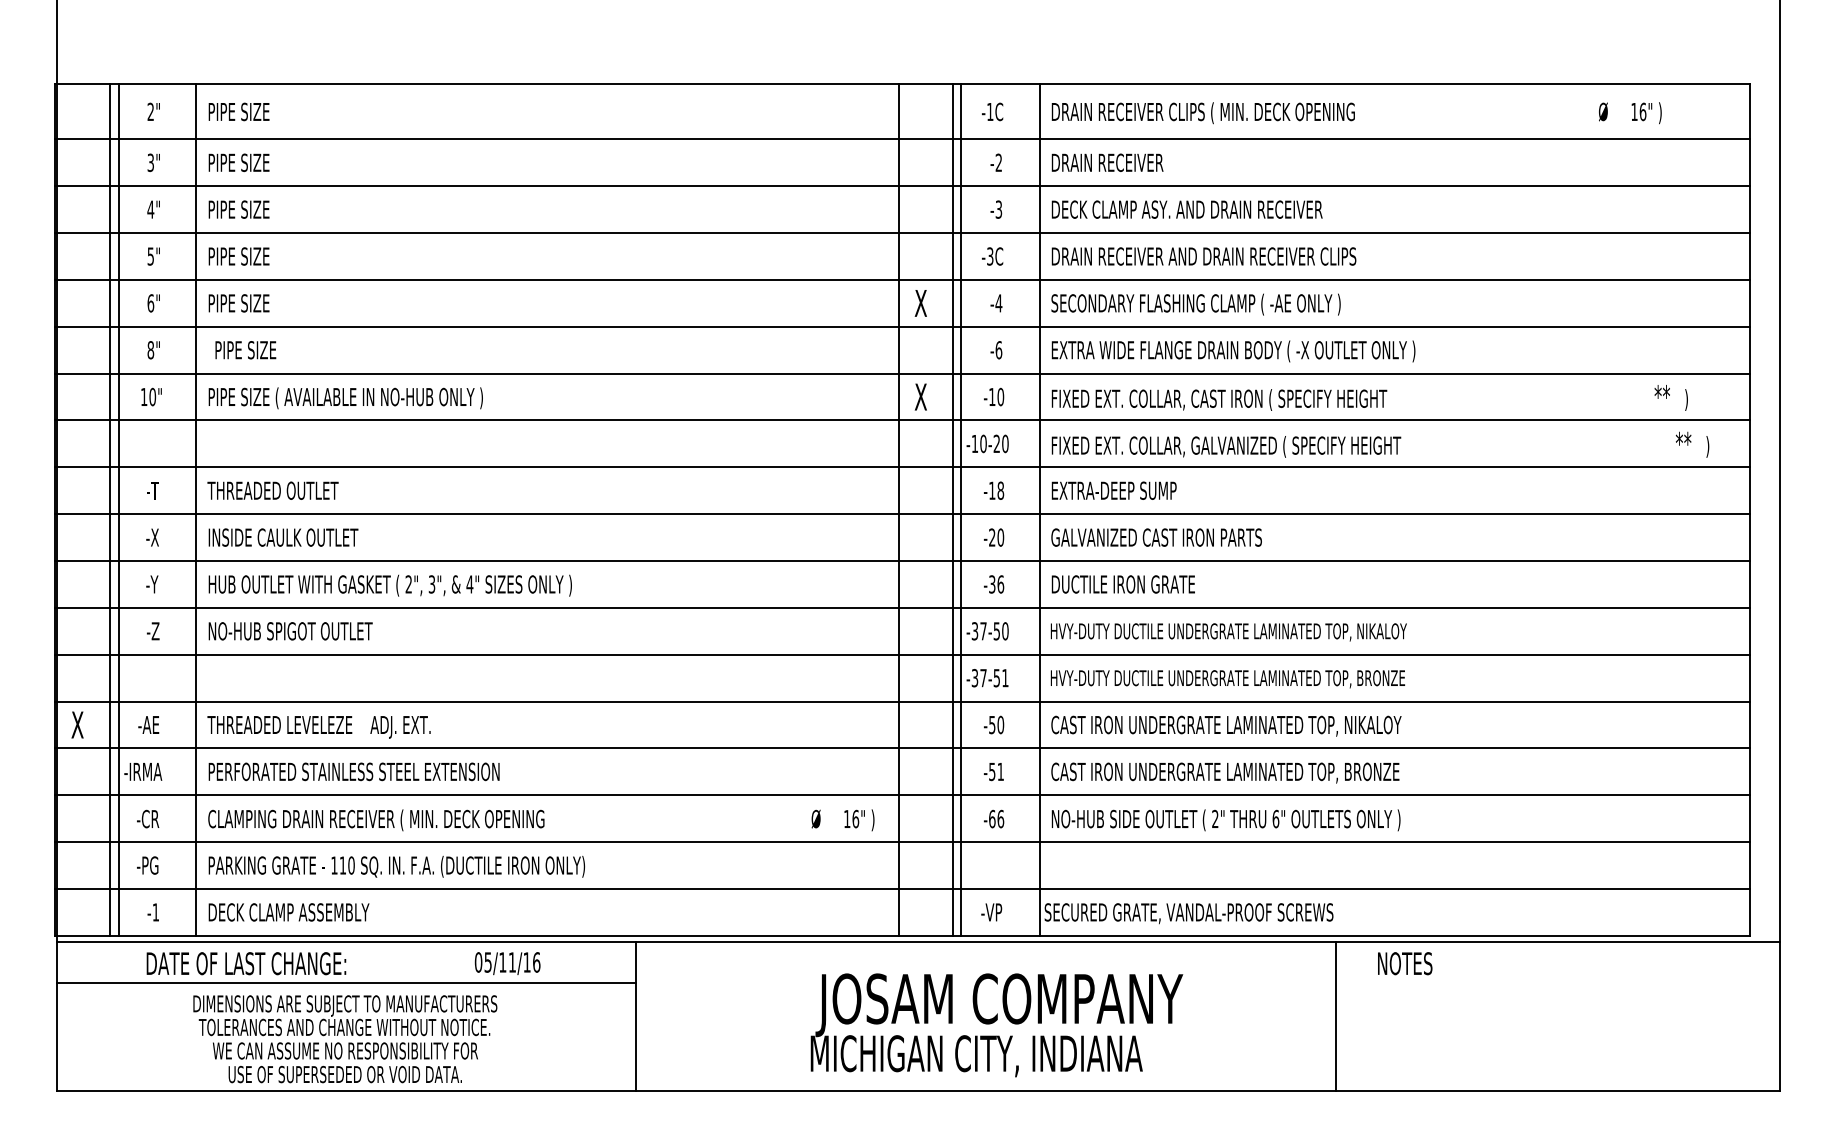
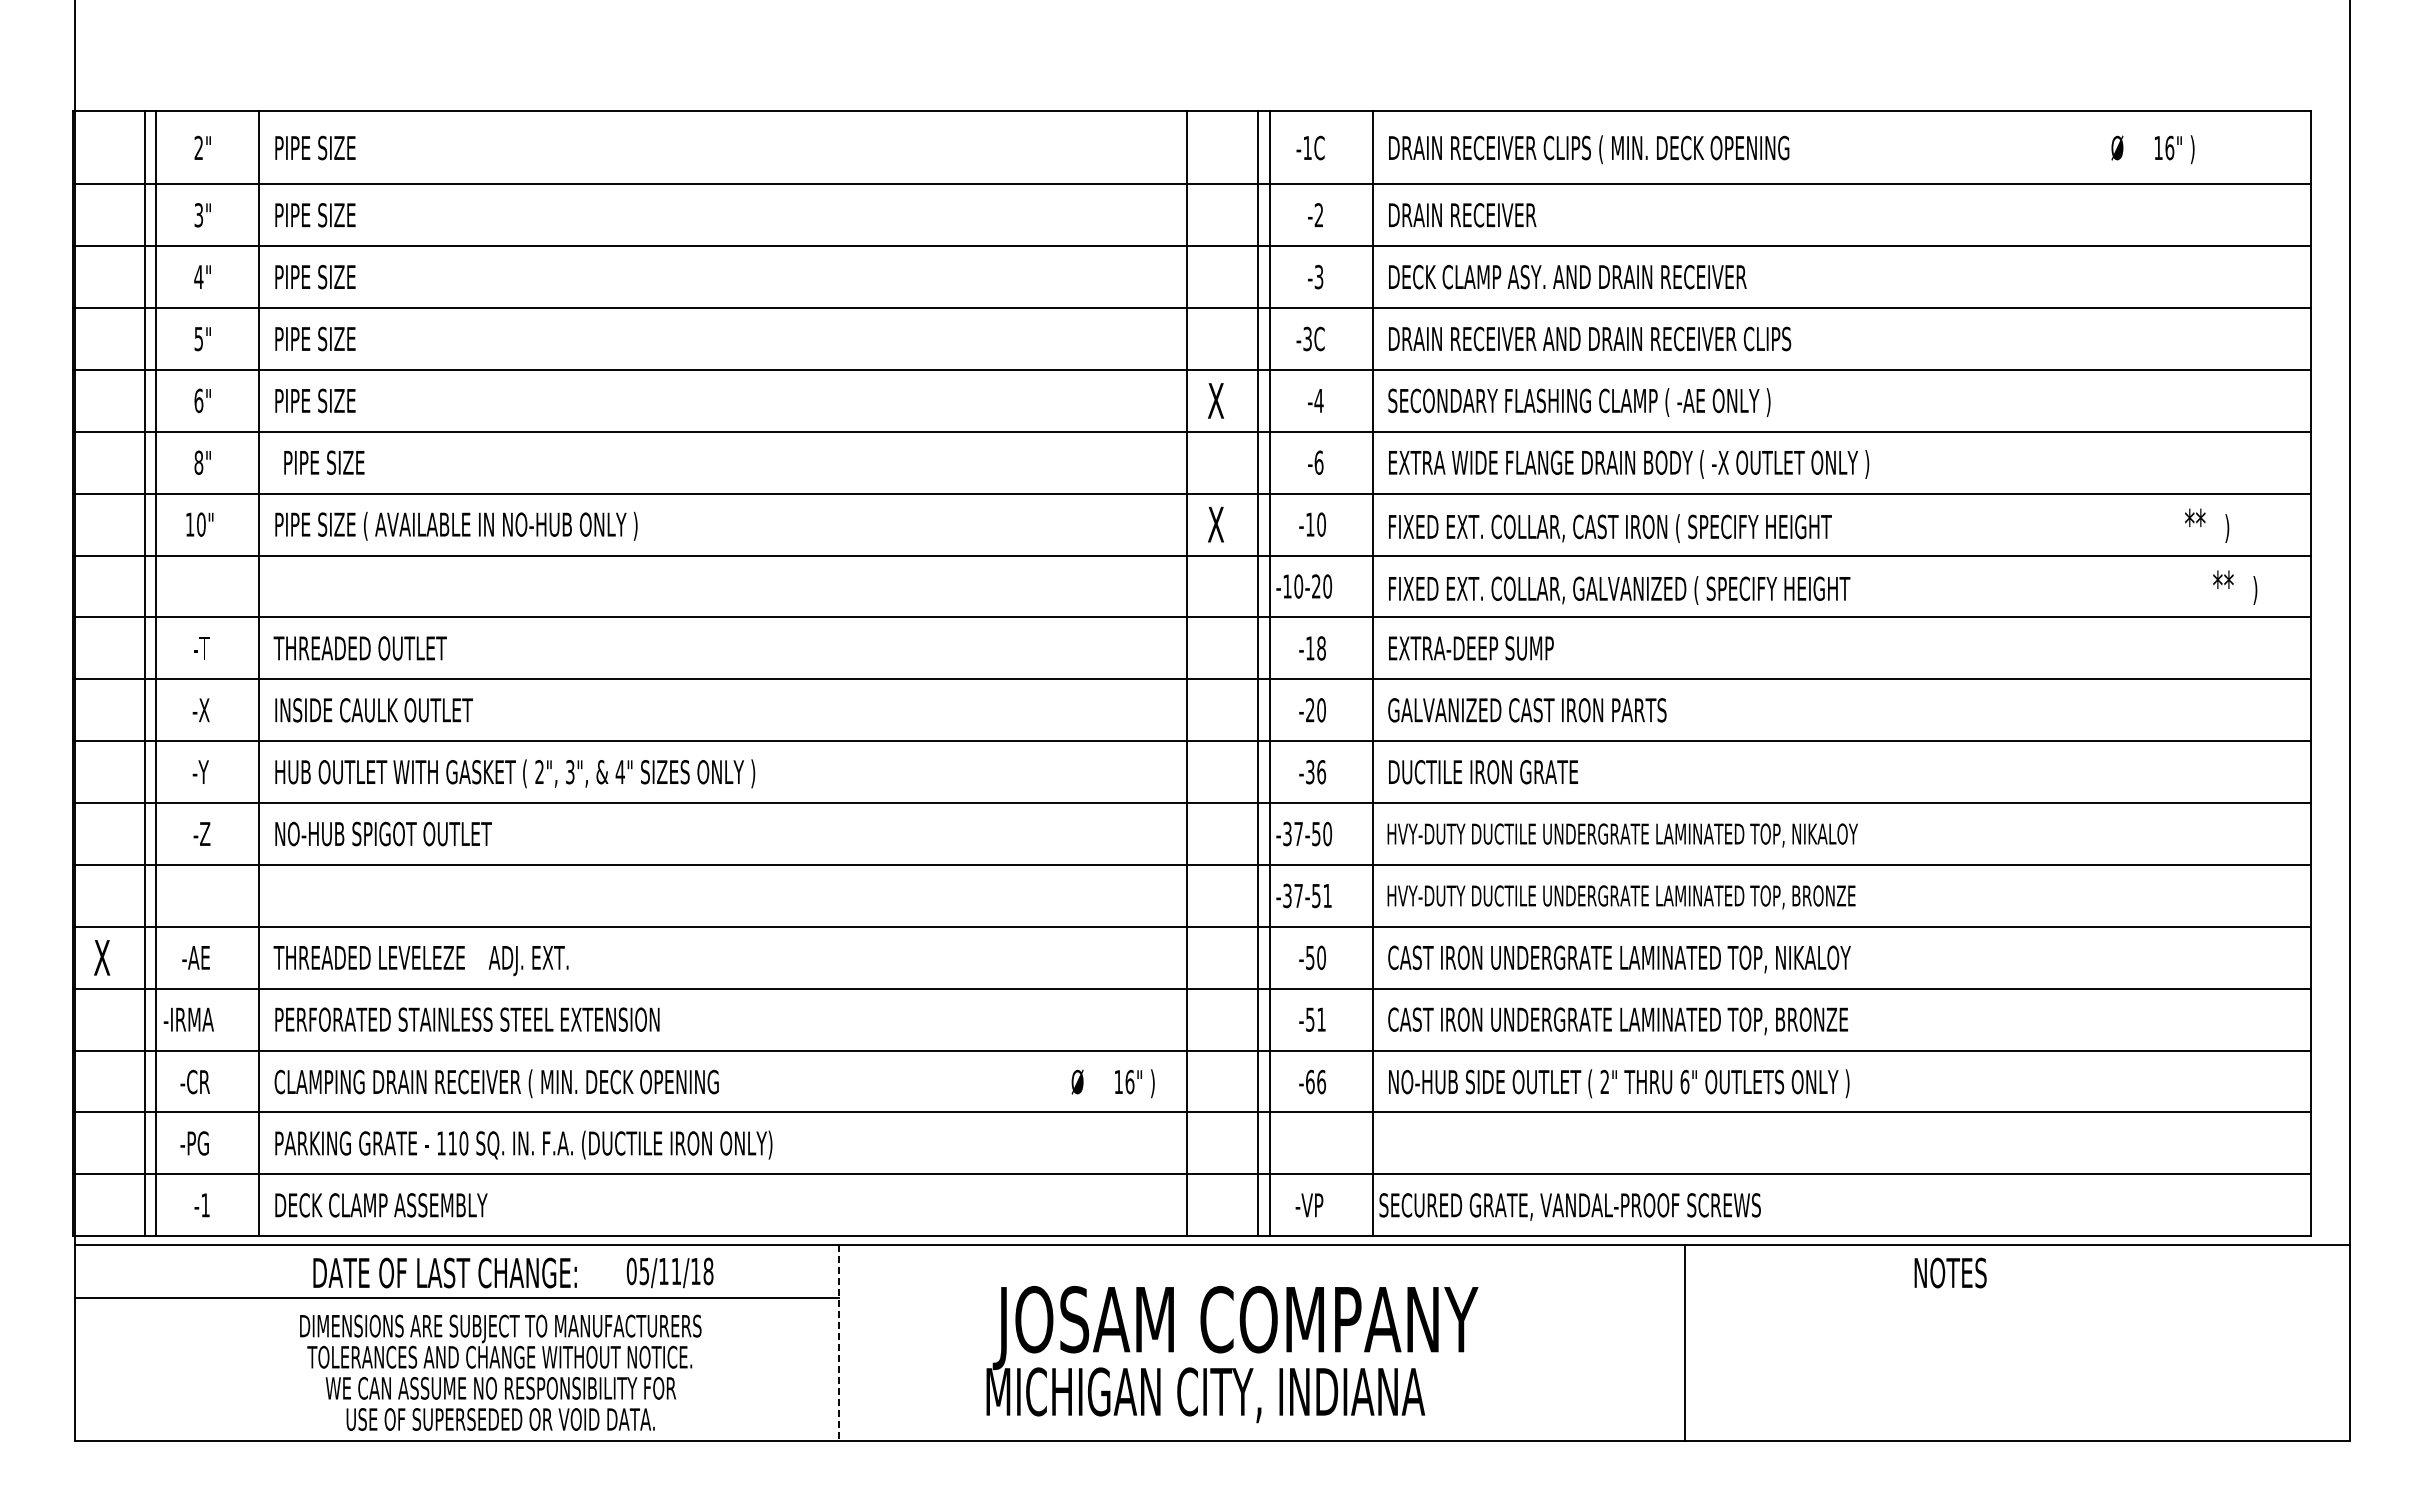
text: (536, 962) -> (708, 1271), 05/11/16 -> 05/11/18
text: (245, 963) -> (444, 1272), moved
text: (1405, 963) -> (1950, 1272), moved
line: (635, 1016) -> (839, 1342), solid -> dashed
line: (1335, 1016) -> (1684, 1342), moved
text: (996, 1025) -> (1232, 1354), moved
text: (345, 1038) -> (500, 1372), moved

